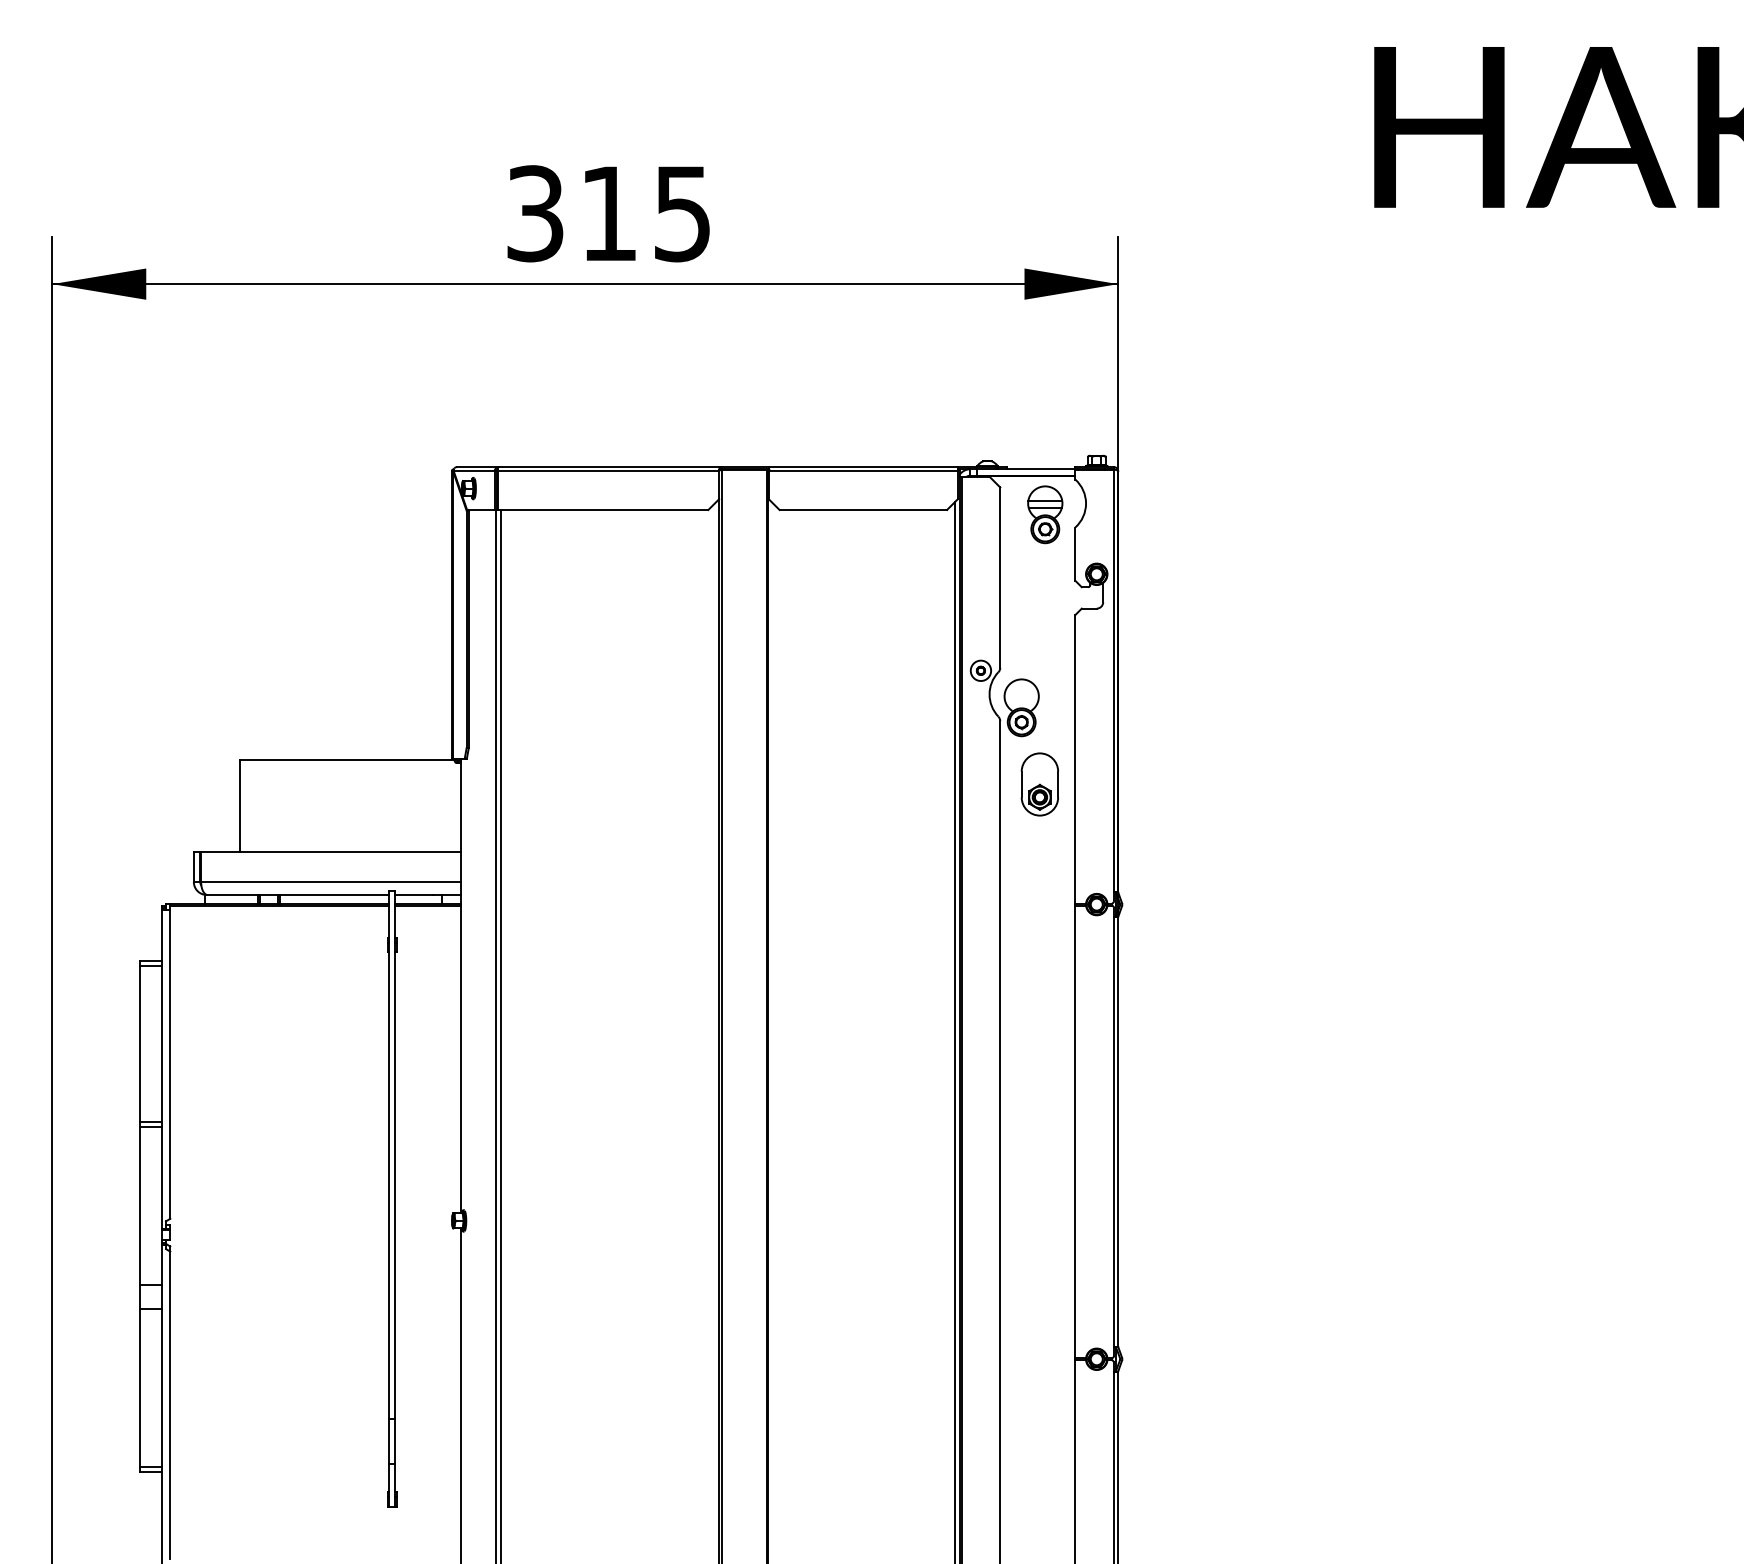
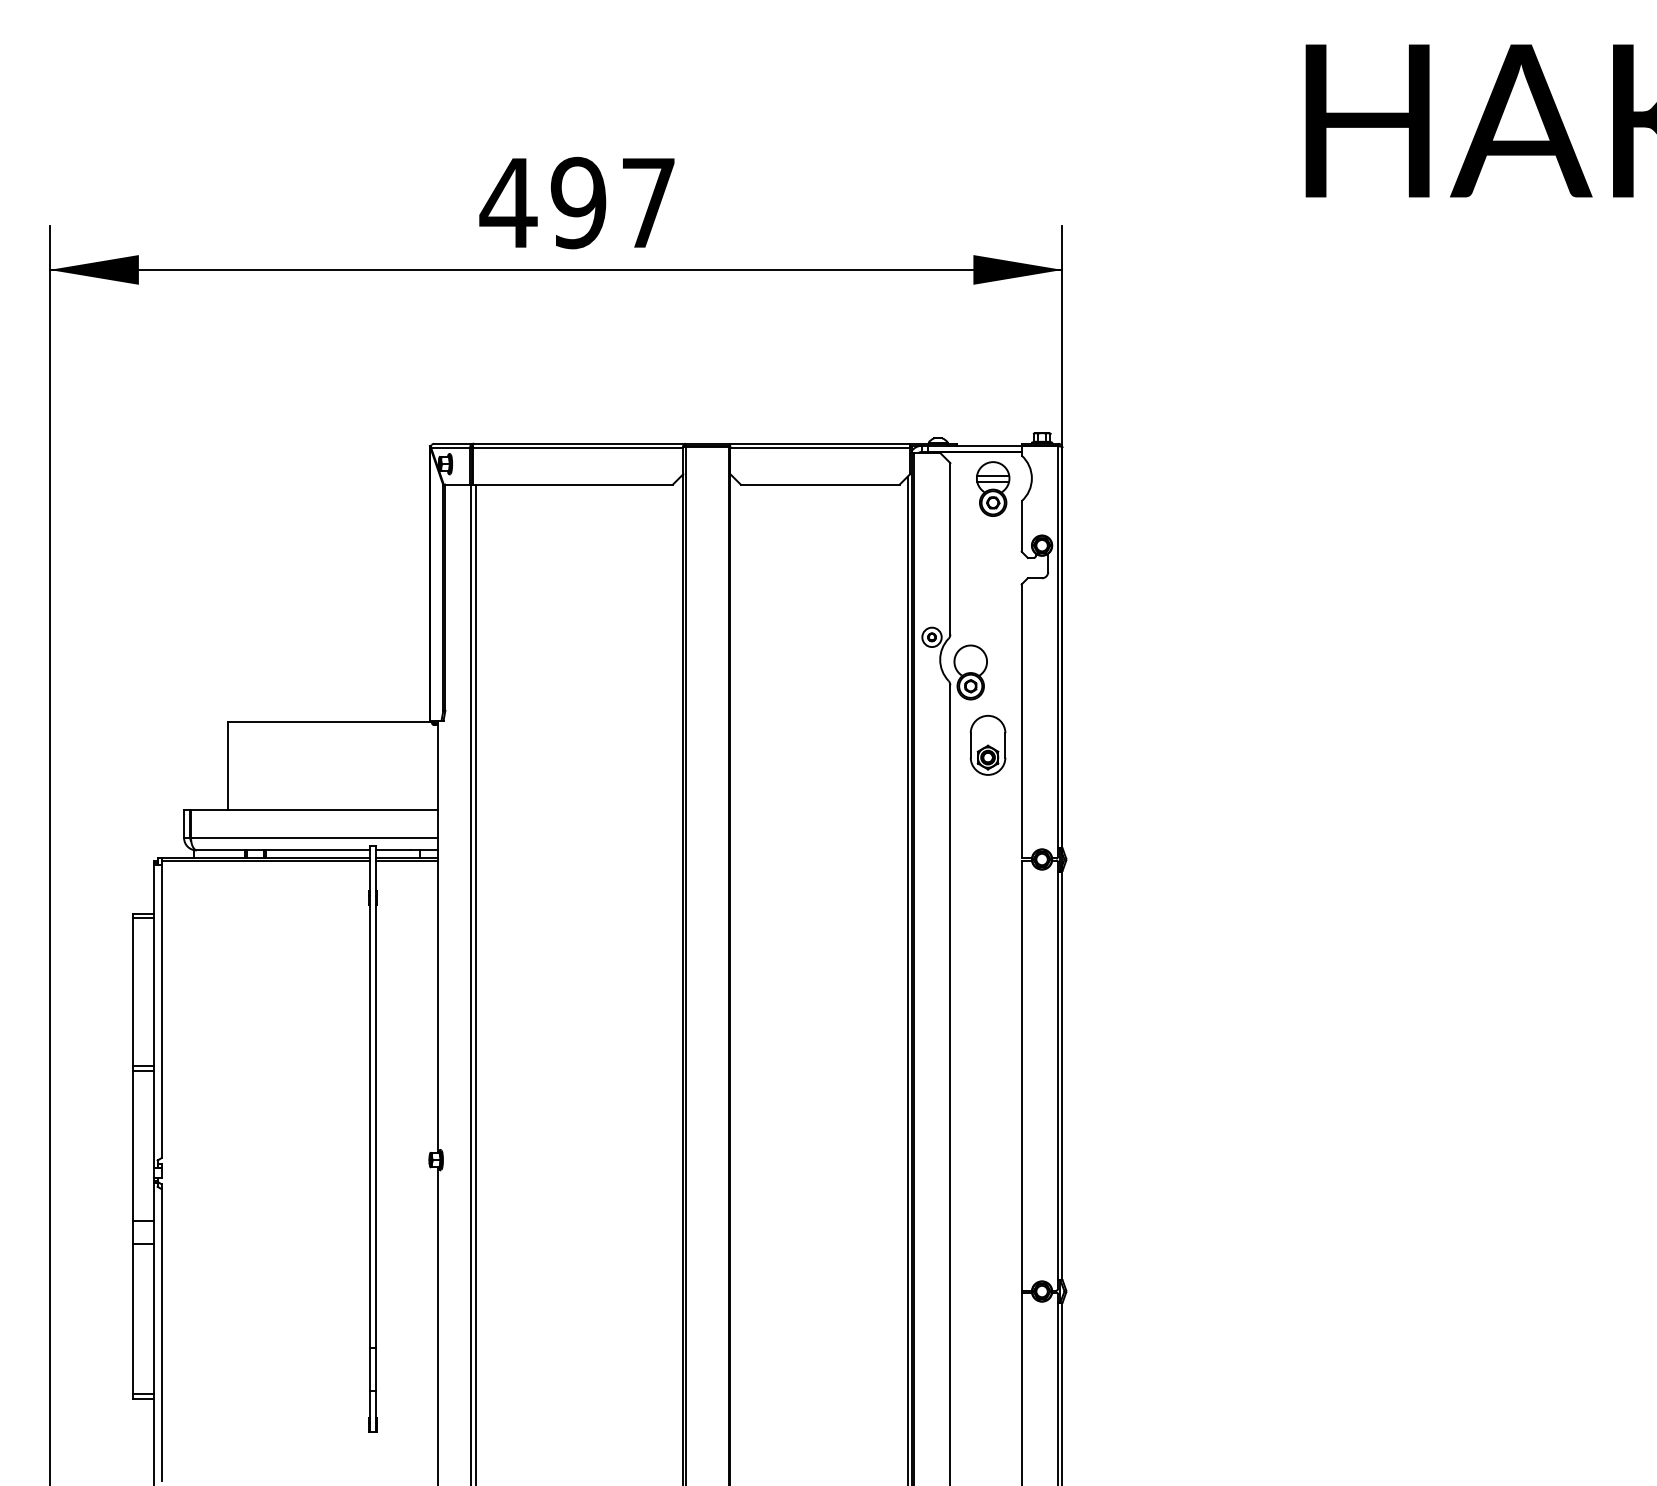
text: (606, 213) -> (576, 202), 315 -> 497

